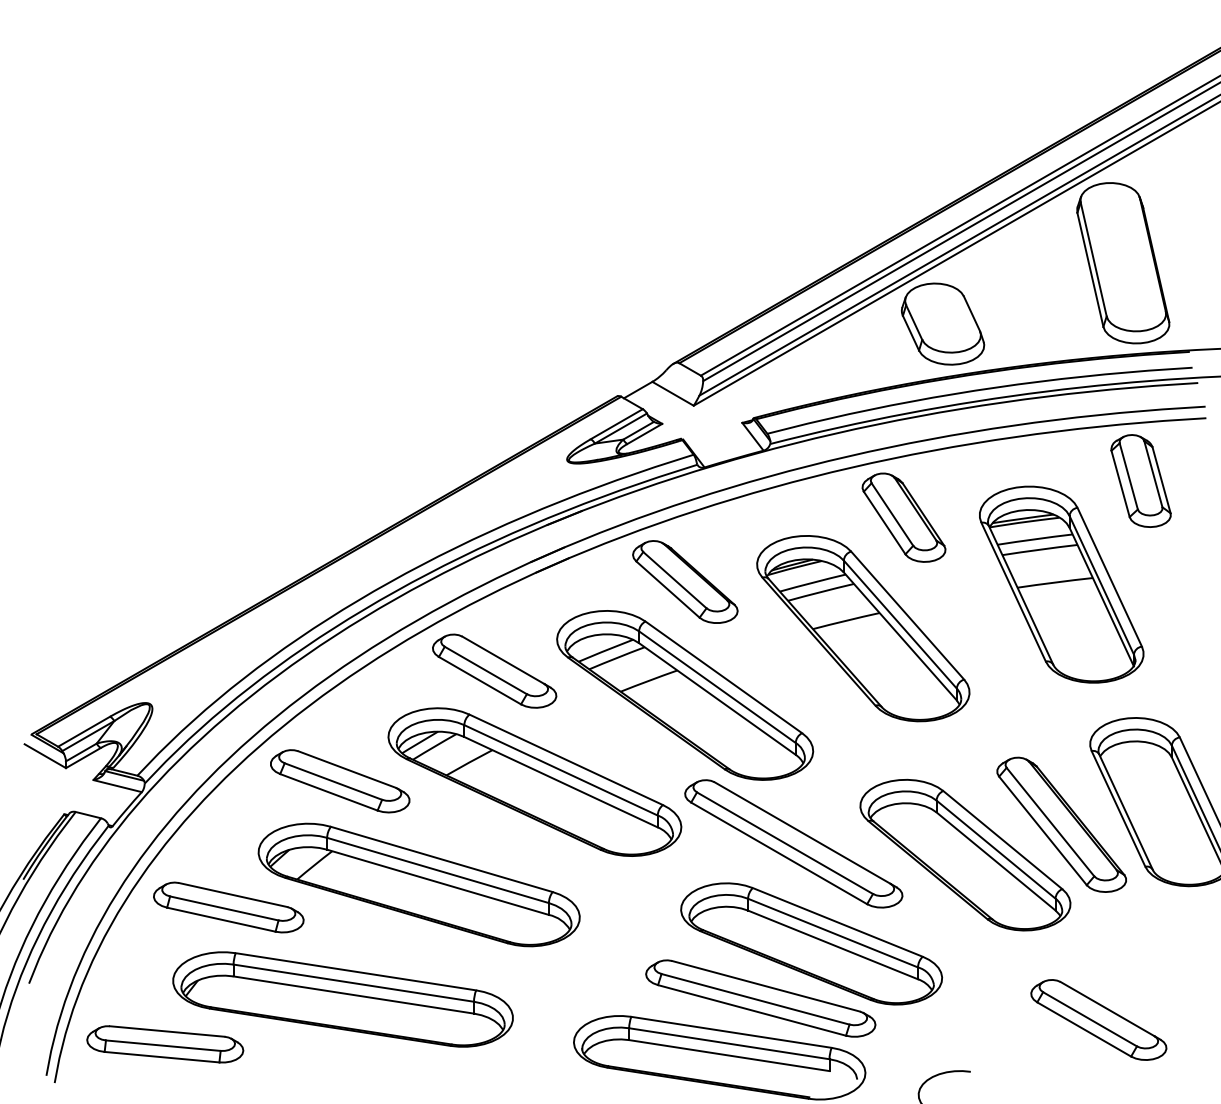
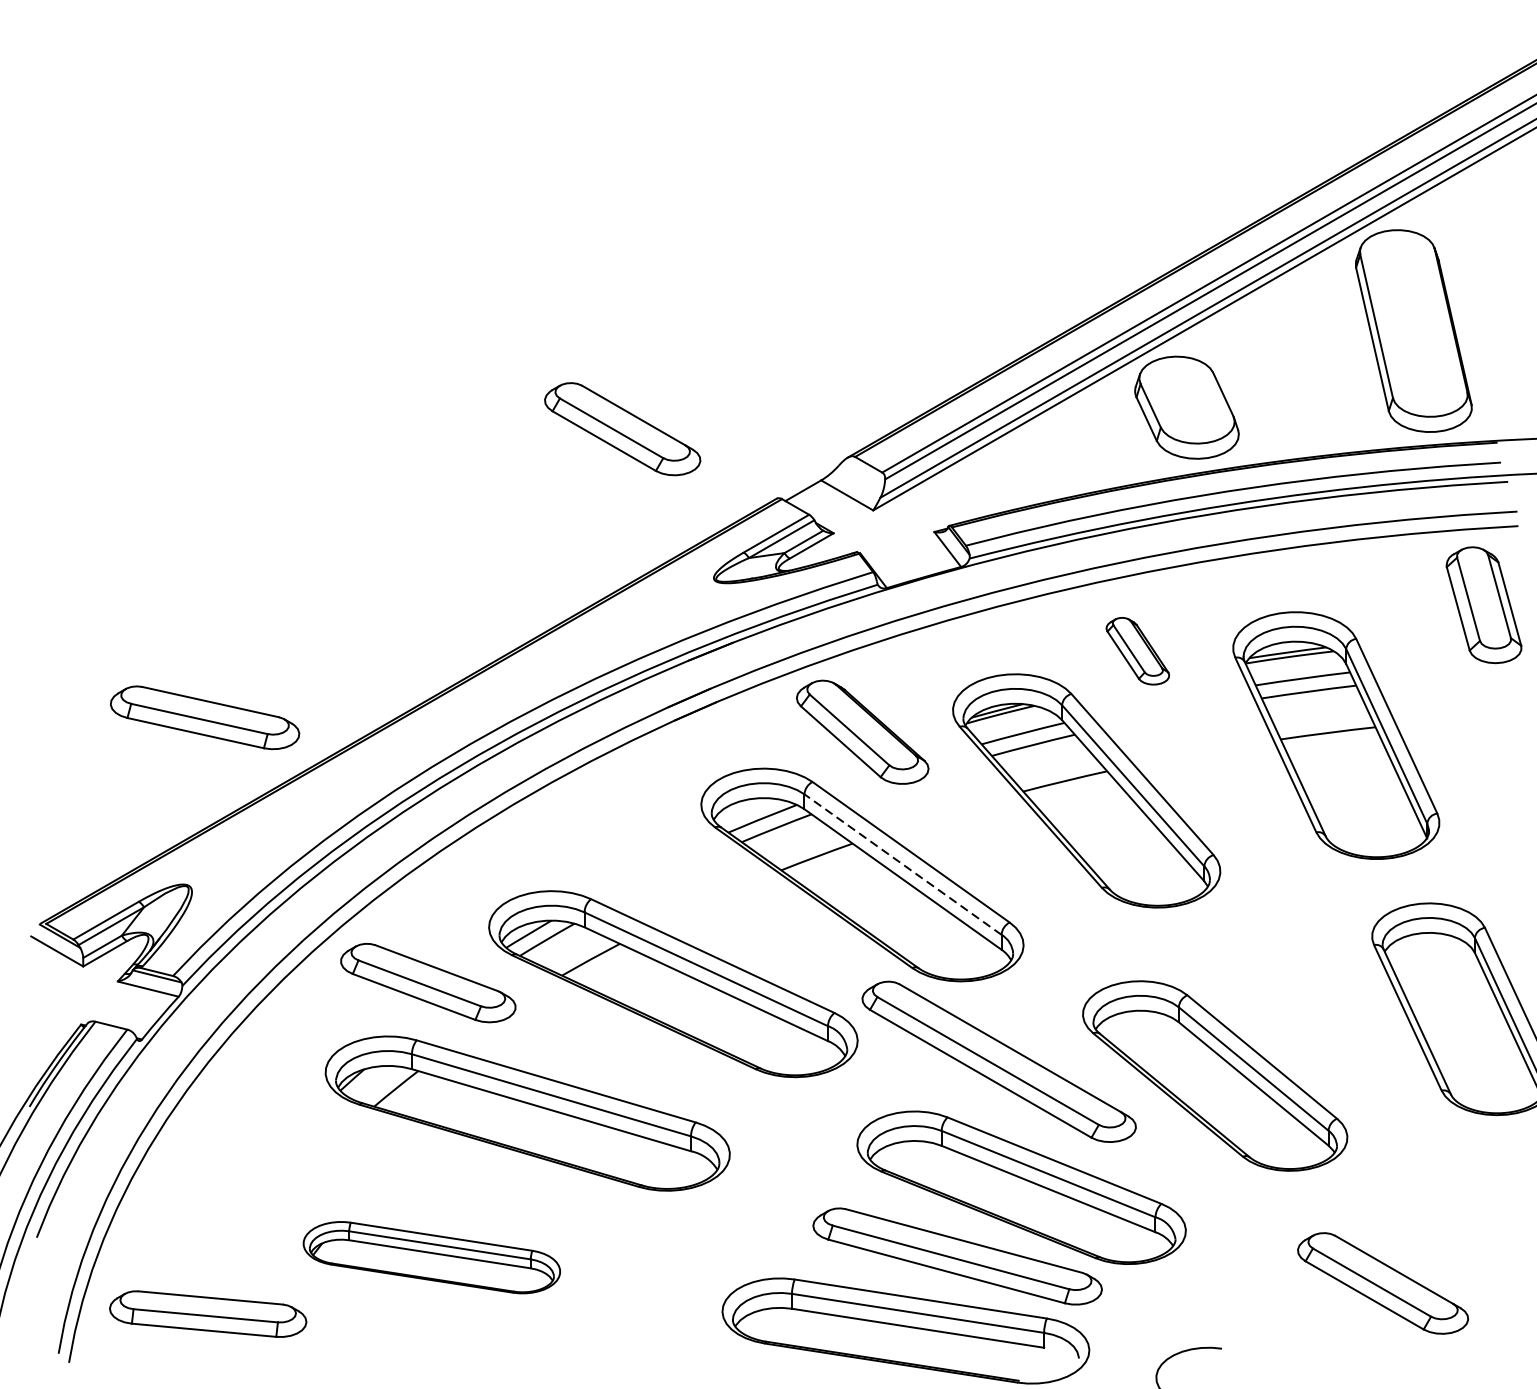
part: (1140, 480) -> (1483, 604), moved
part: (903, 517) -> (1137, 651), size x0.6
part: (494, 670) -> (622, 428), moved
line: (716, 686) -> (901, 863), solid -> dashed
part: (1061, 824) -> (1336, 1037), removed
part: (228, 907) -> (204, 717), moved
part: (342, 999) -> (431, 1257), size x0.6

